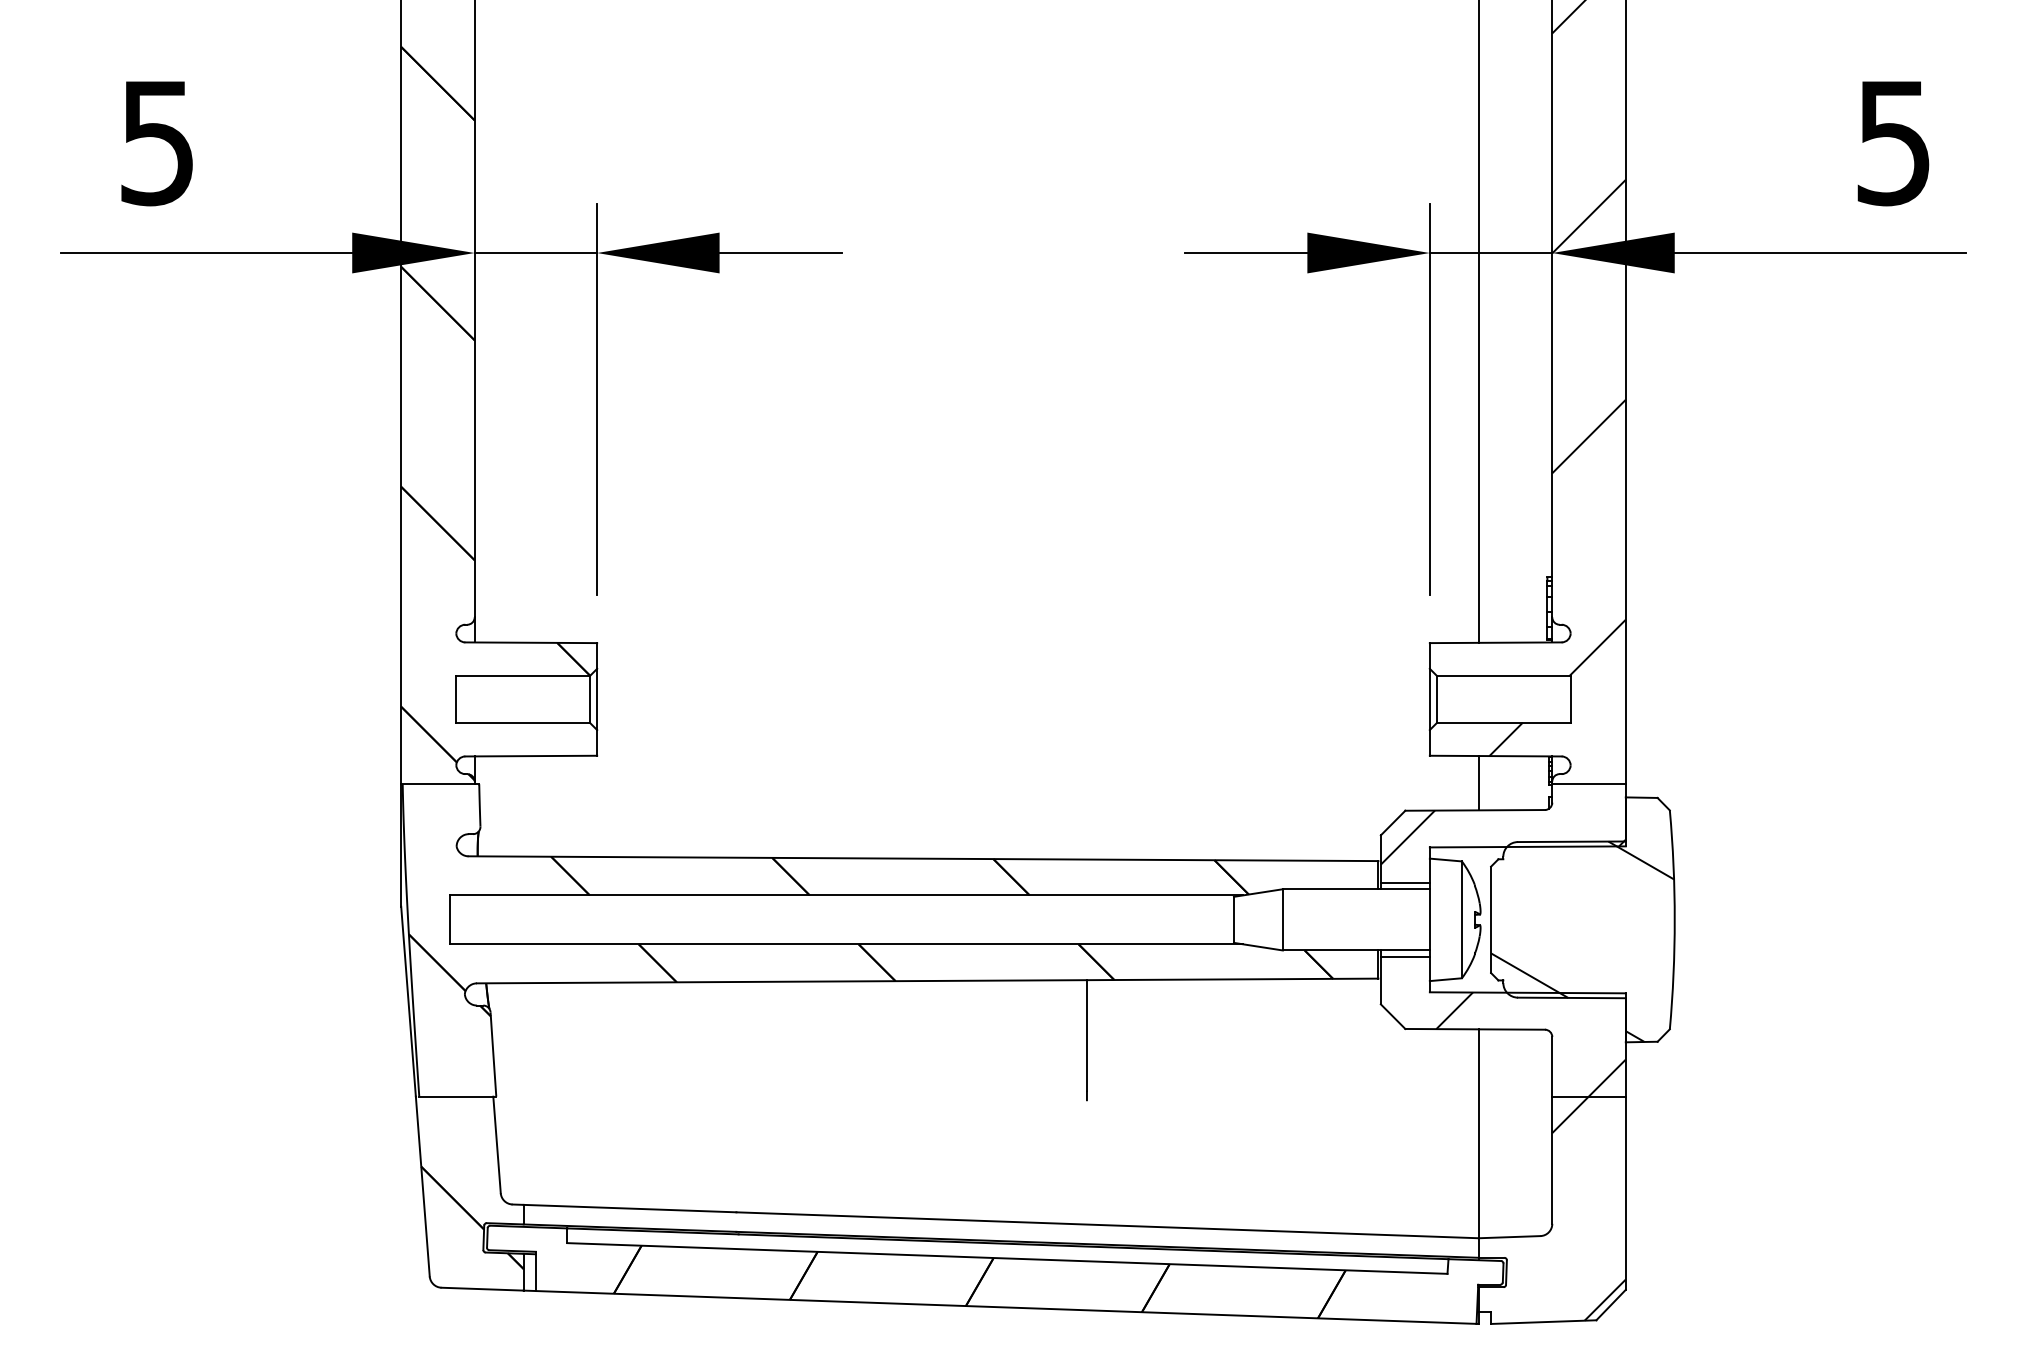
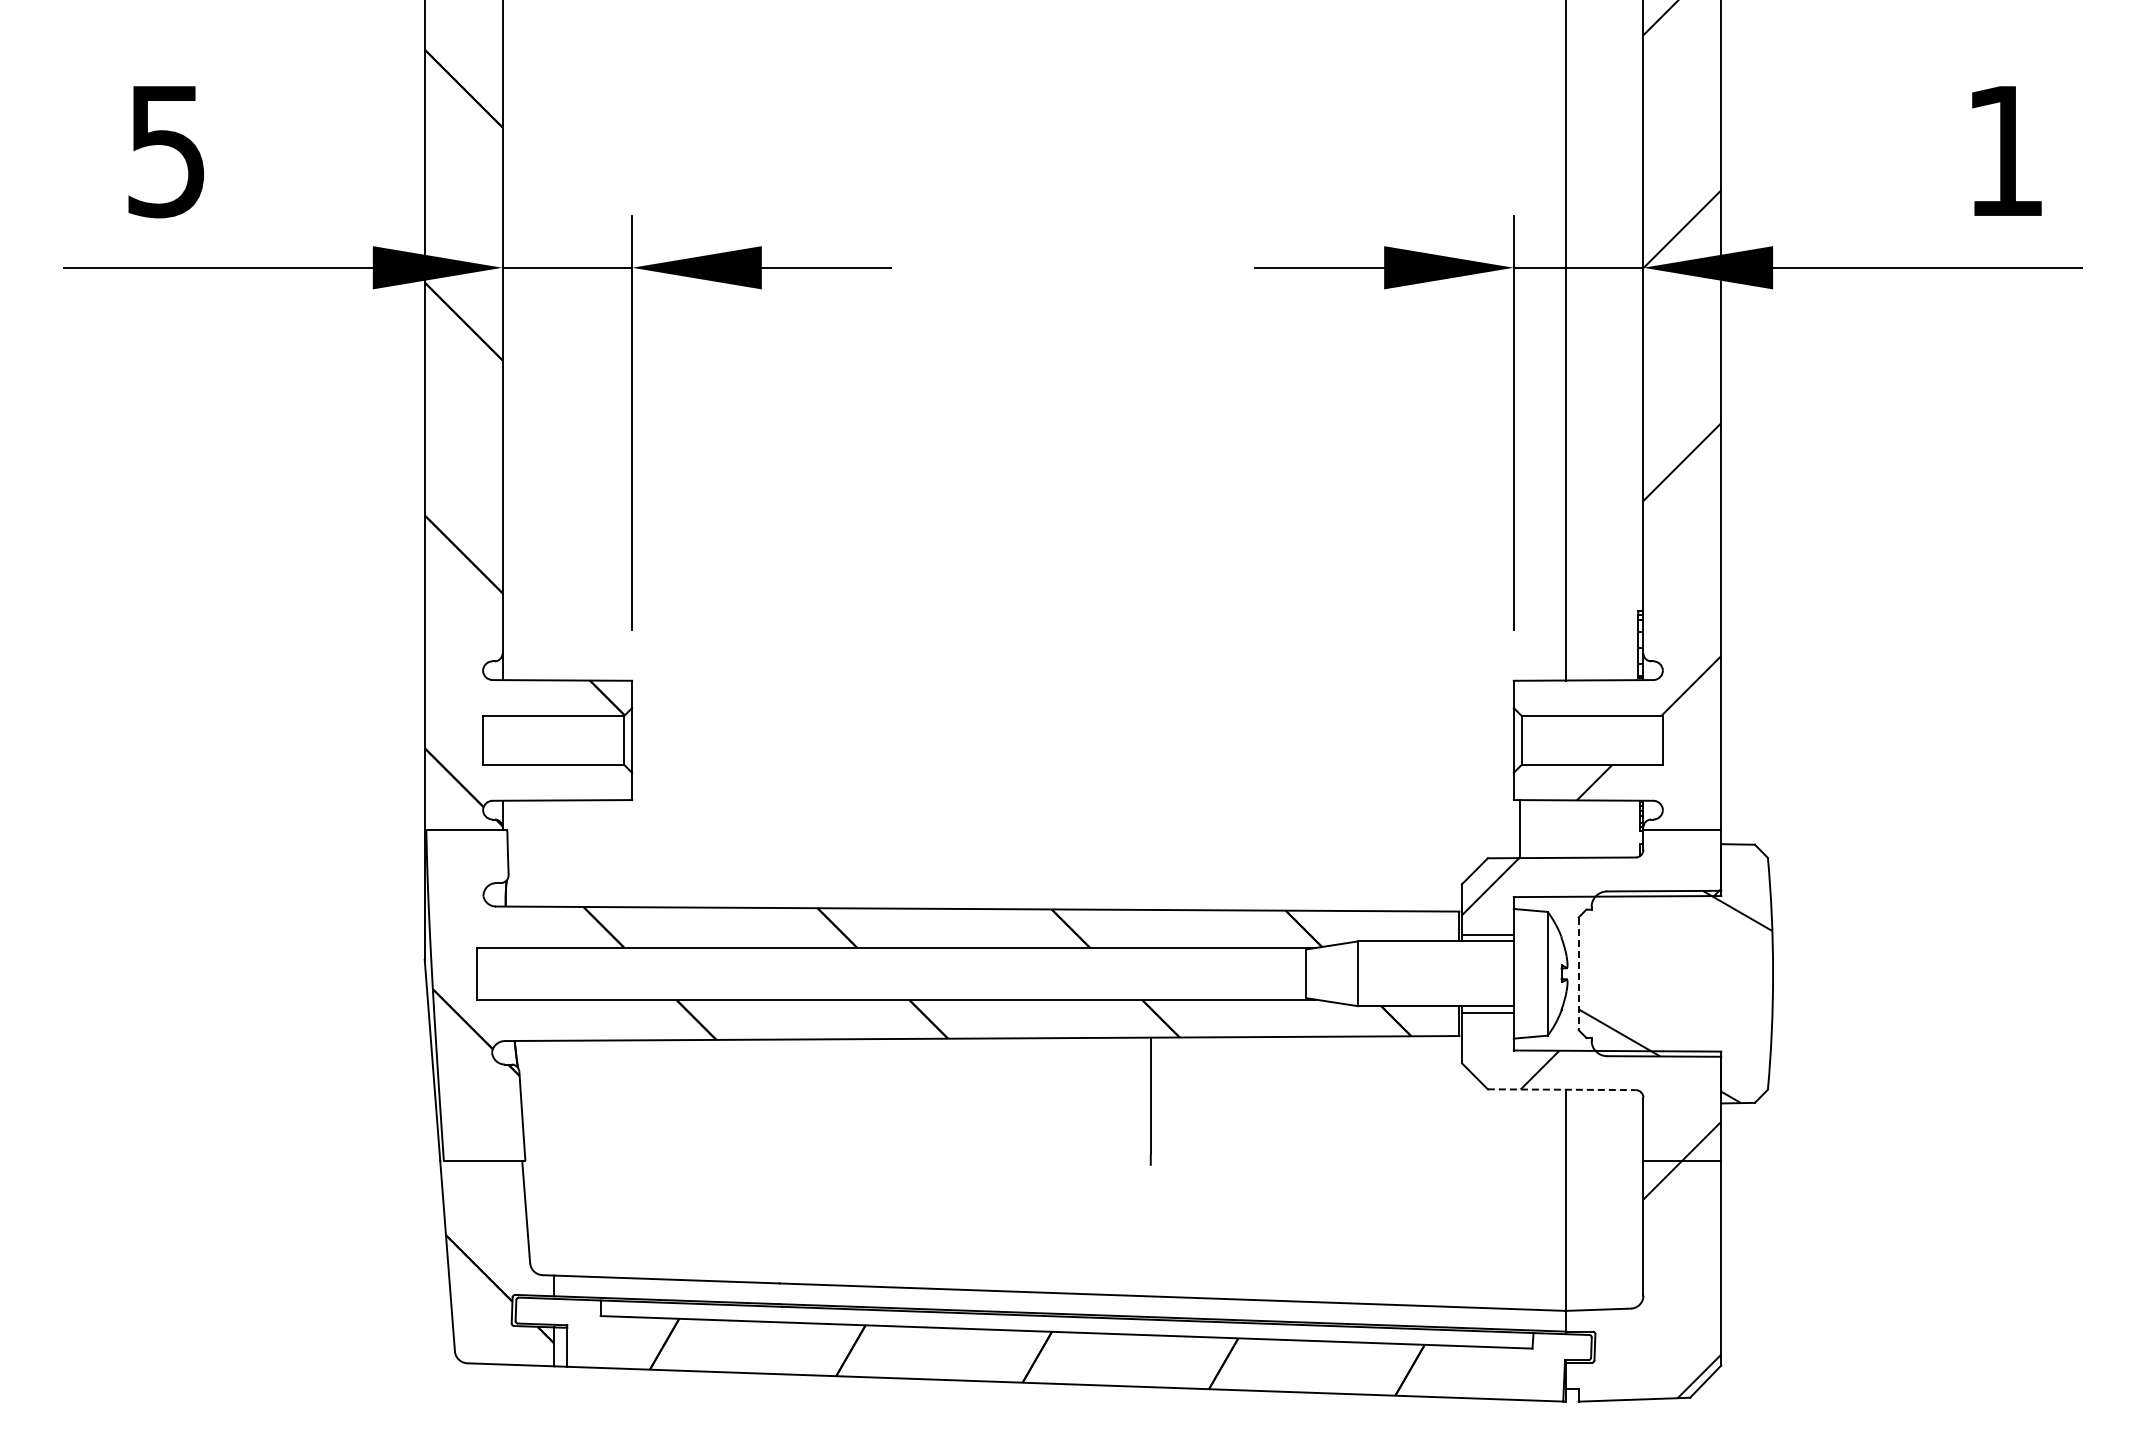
text: (1893, 144) -> (2004, 152), 5 -> 1
line: (1478, 782) -> (1519, 828), moved
line: (1490, 920) -> (1578, 974), solid -> dashed
line: (1474, 1029) -> (1561, 1089), solid -> dashed

